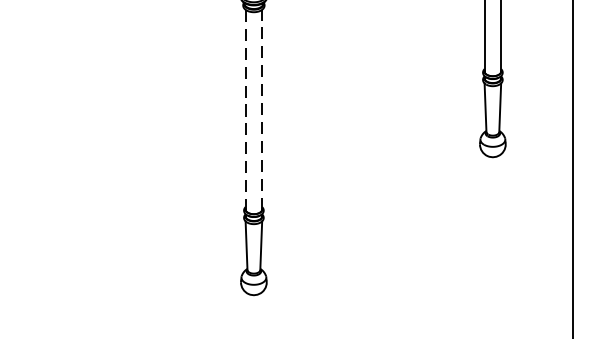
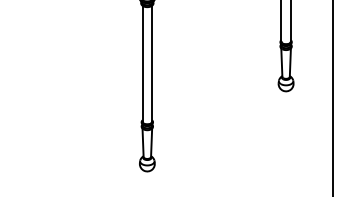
line: (262, 109) -> (152, 63), dashed -> solid
line: (245, 110) -> (142, 64), dashed -> solid

